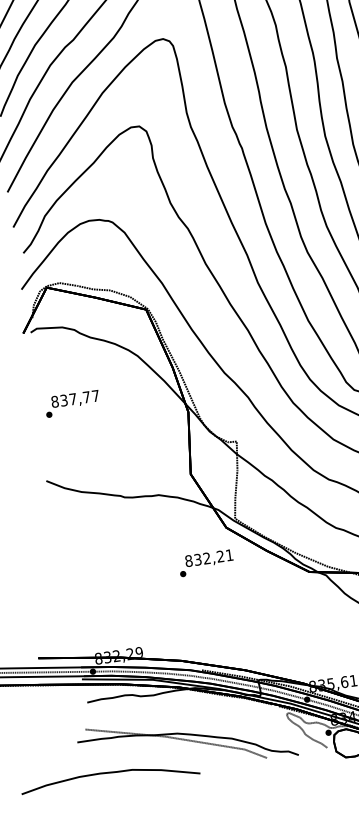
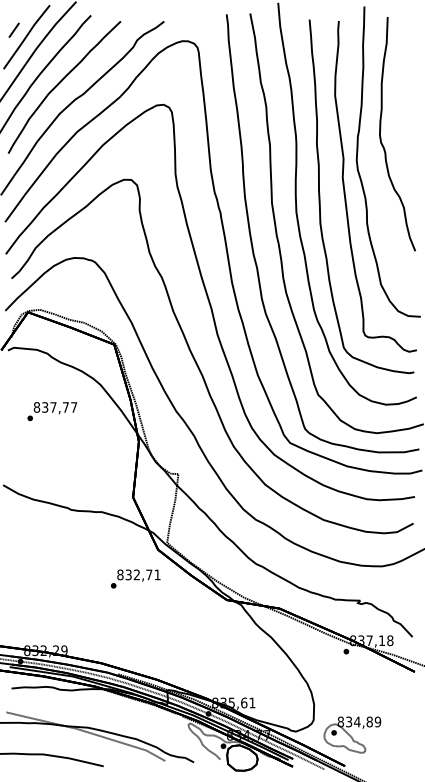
text: (72, 403) -> (52, 411), moved
text: (220, 556) -> (149, 574), 832,21 -> 832,71

